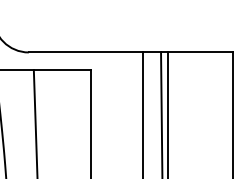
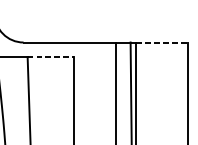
line: (200, 52) -> (162, 42), solid -> dashed
line: (62, 70) -> (50, 57), solid -> dashed

